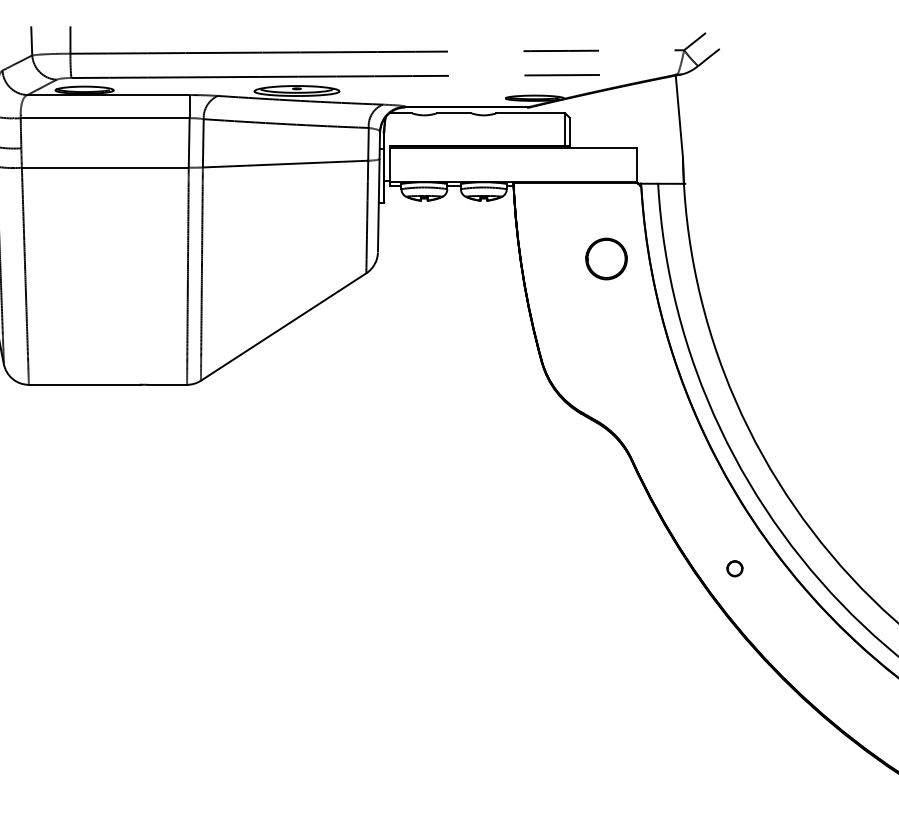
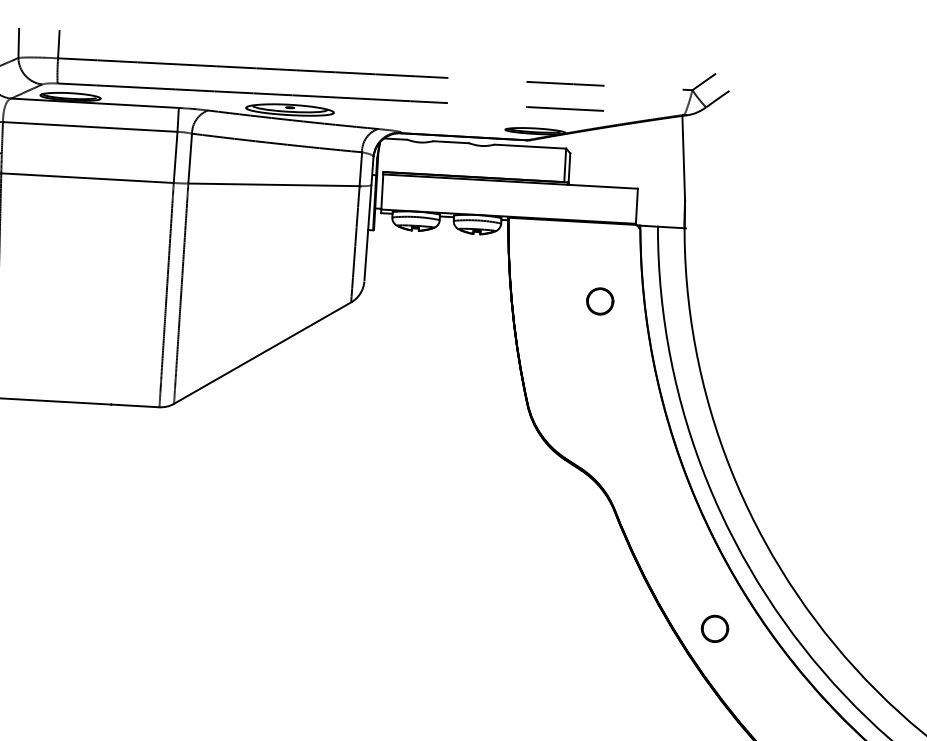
part: (606, 258) -> (600, 300), size x0.62
circle: (734, 568) -> (714, 628), size x1.67

